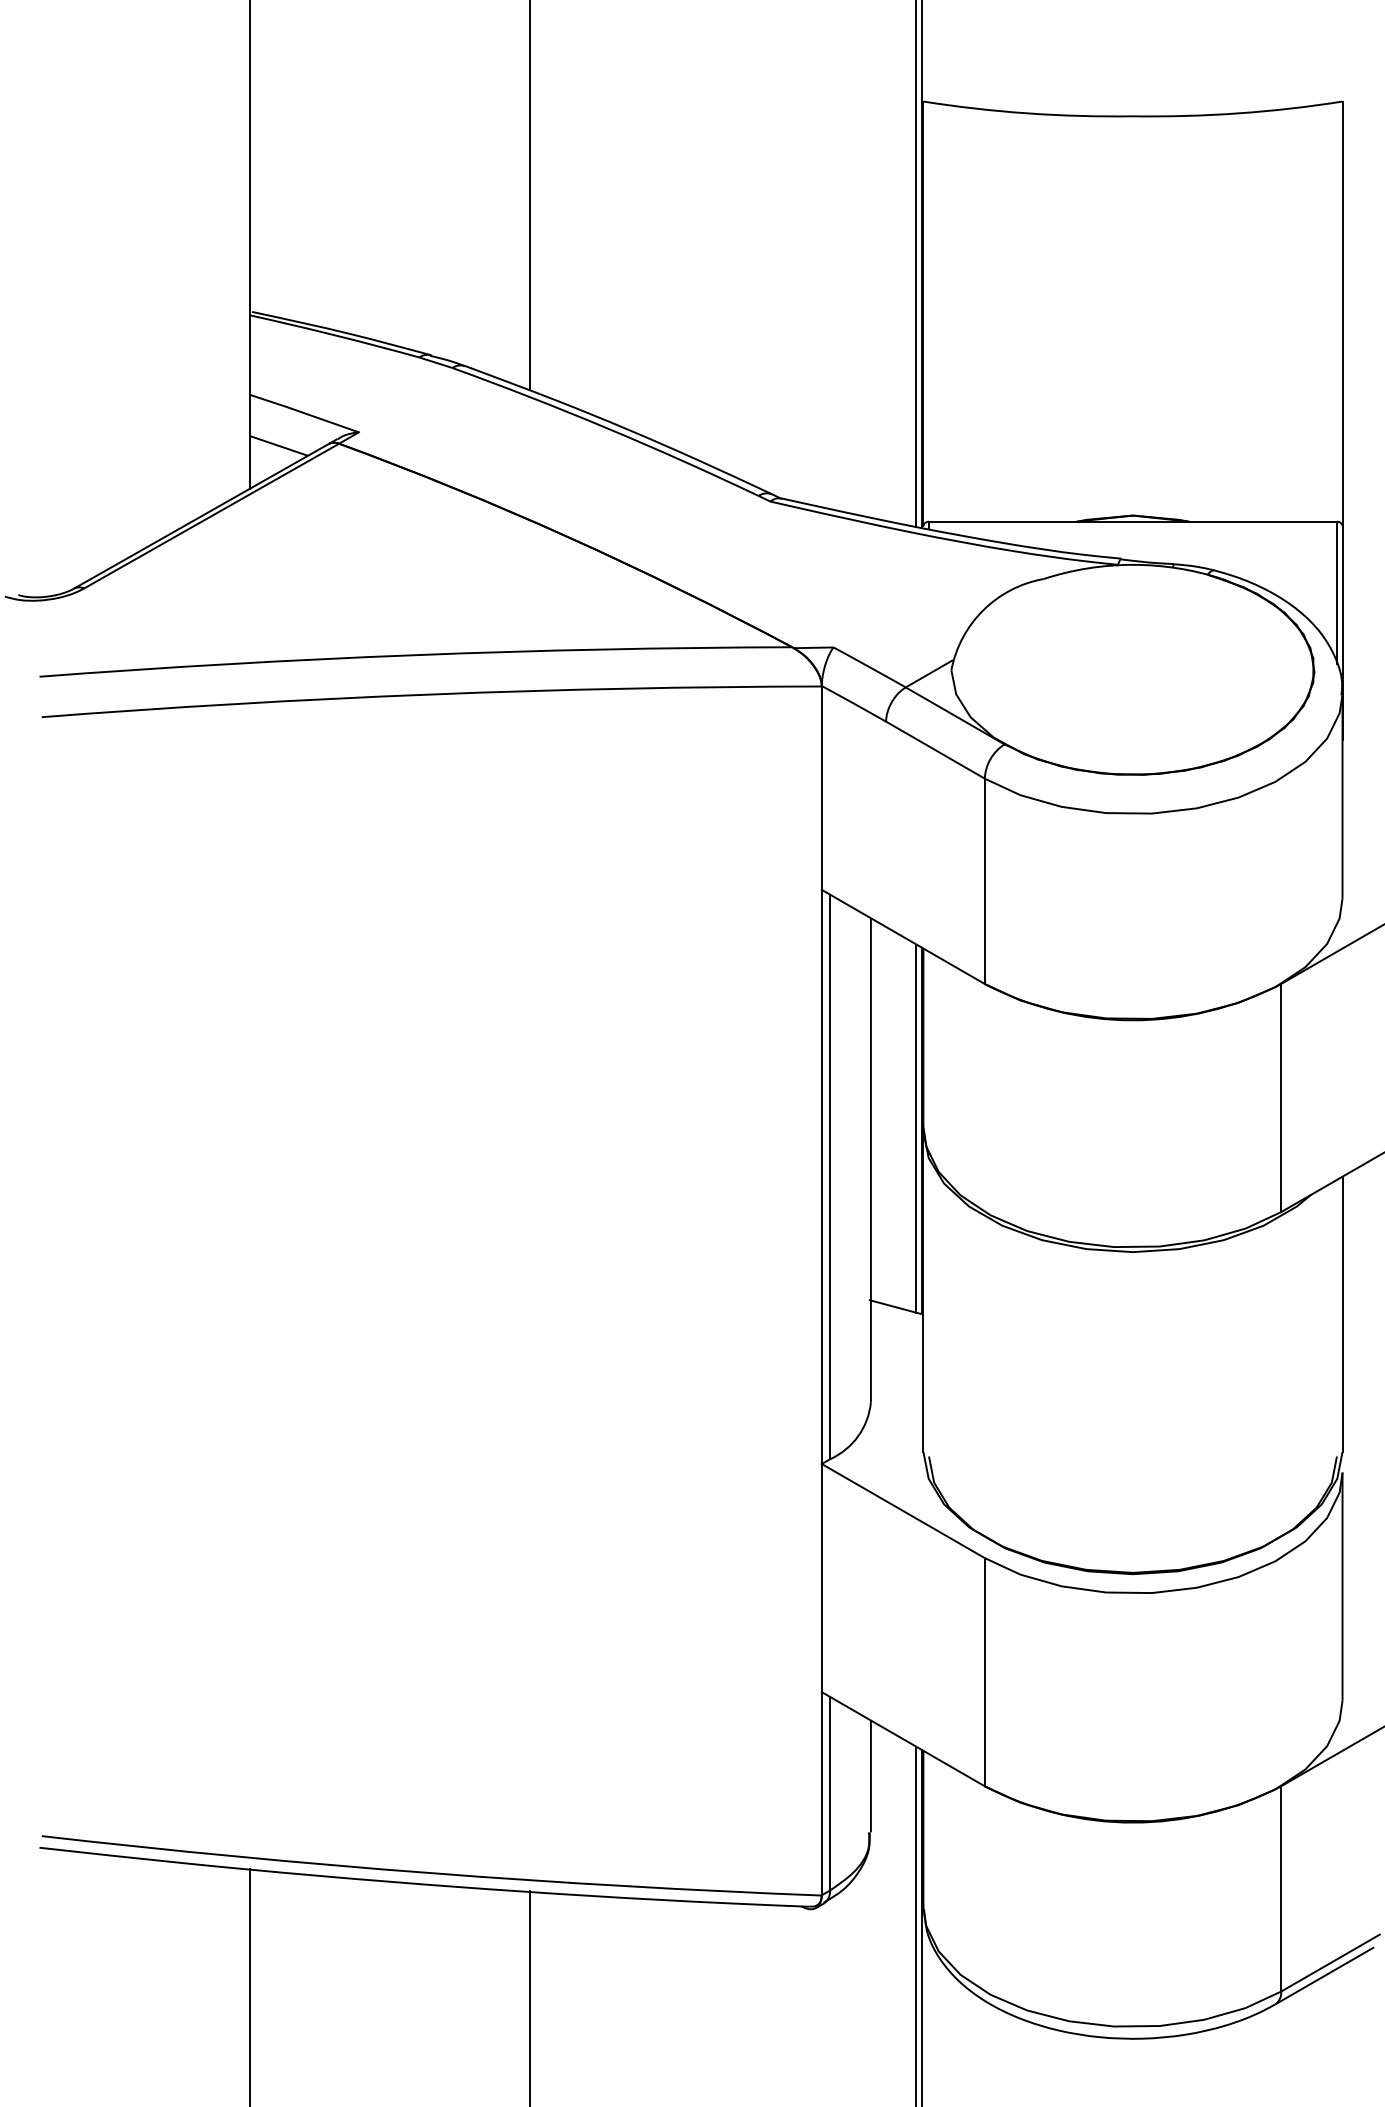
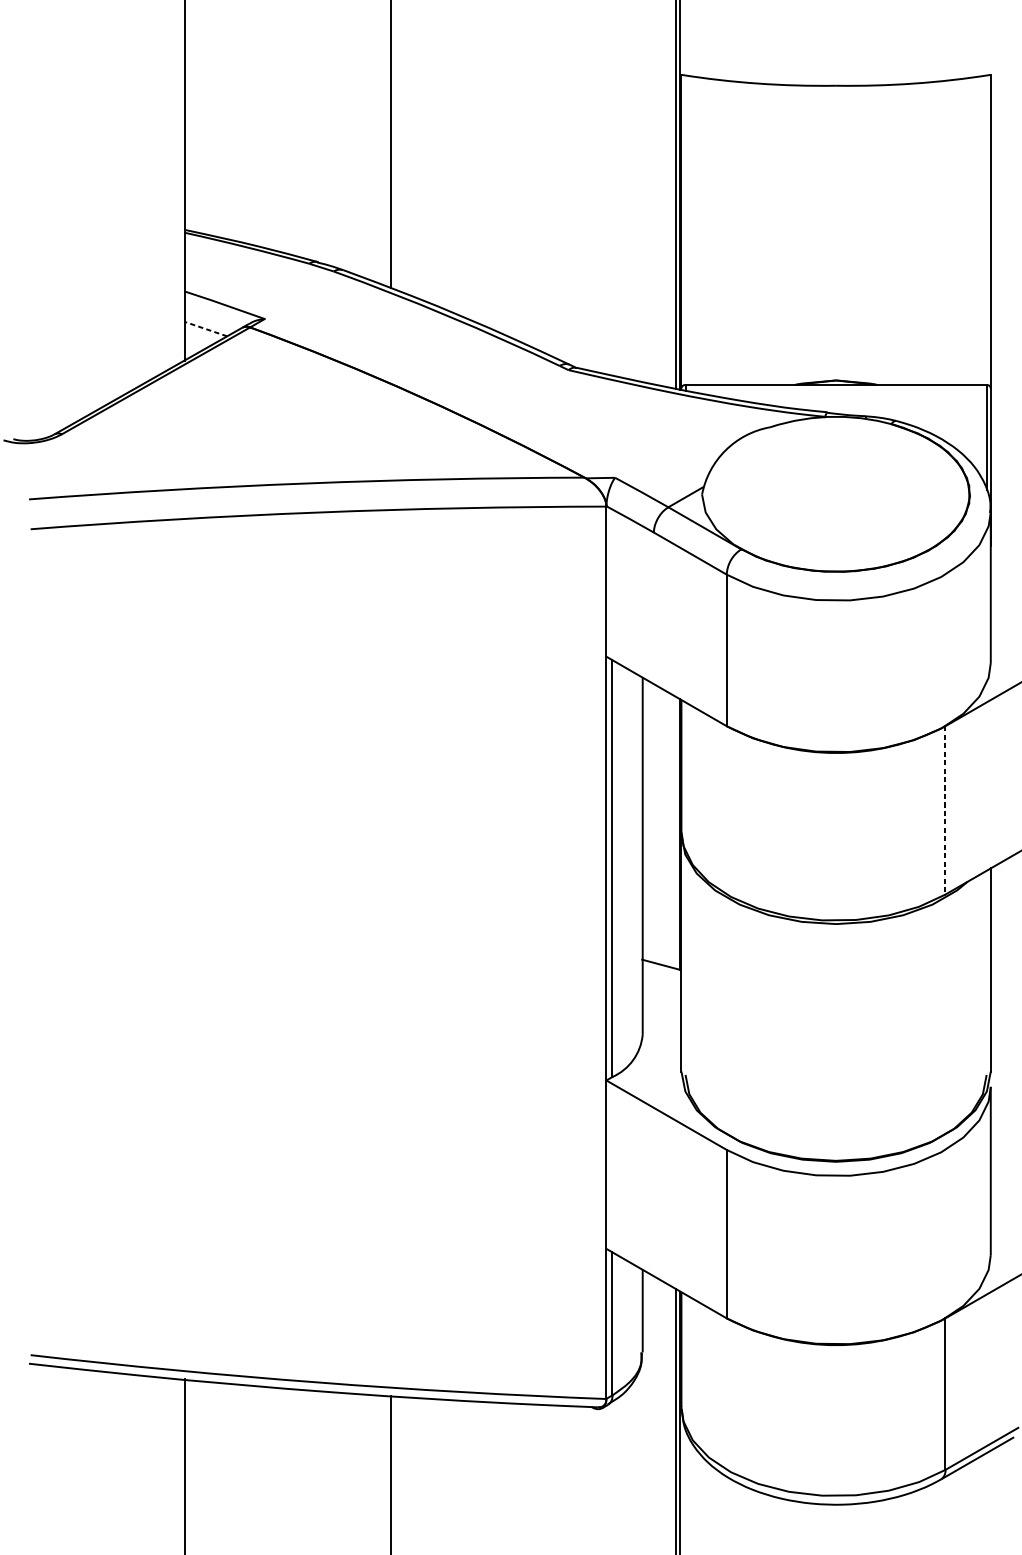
line: (277, 445) -> (204, 328), solid -> dashed
line: (1281, 1098) -> (945, 810), solid -> dashed
line: (916, 1128) -> (676, 832), removed

